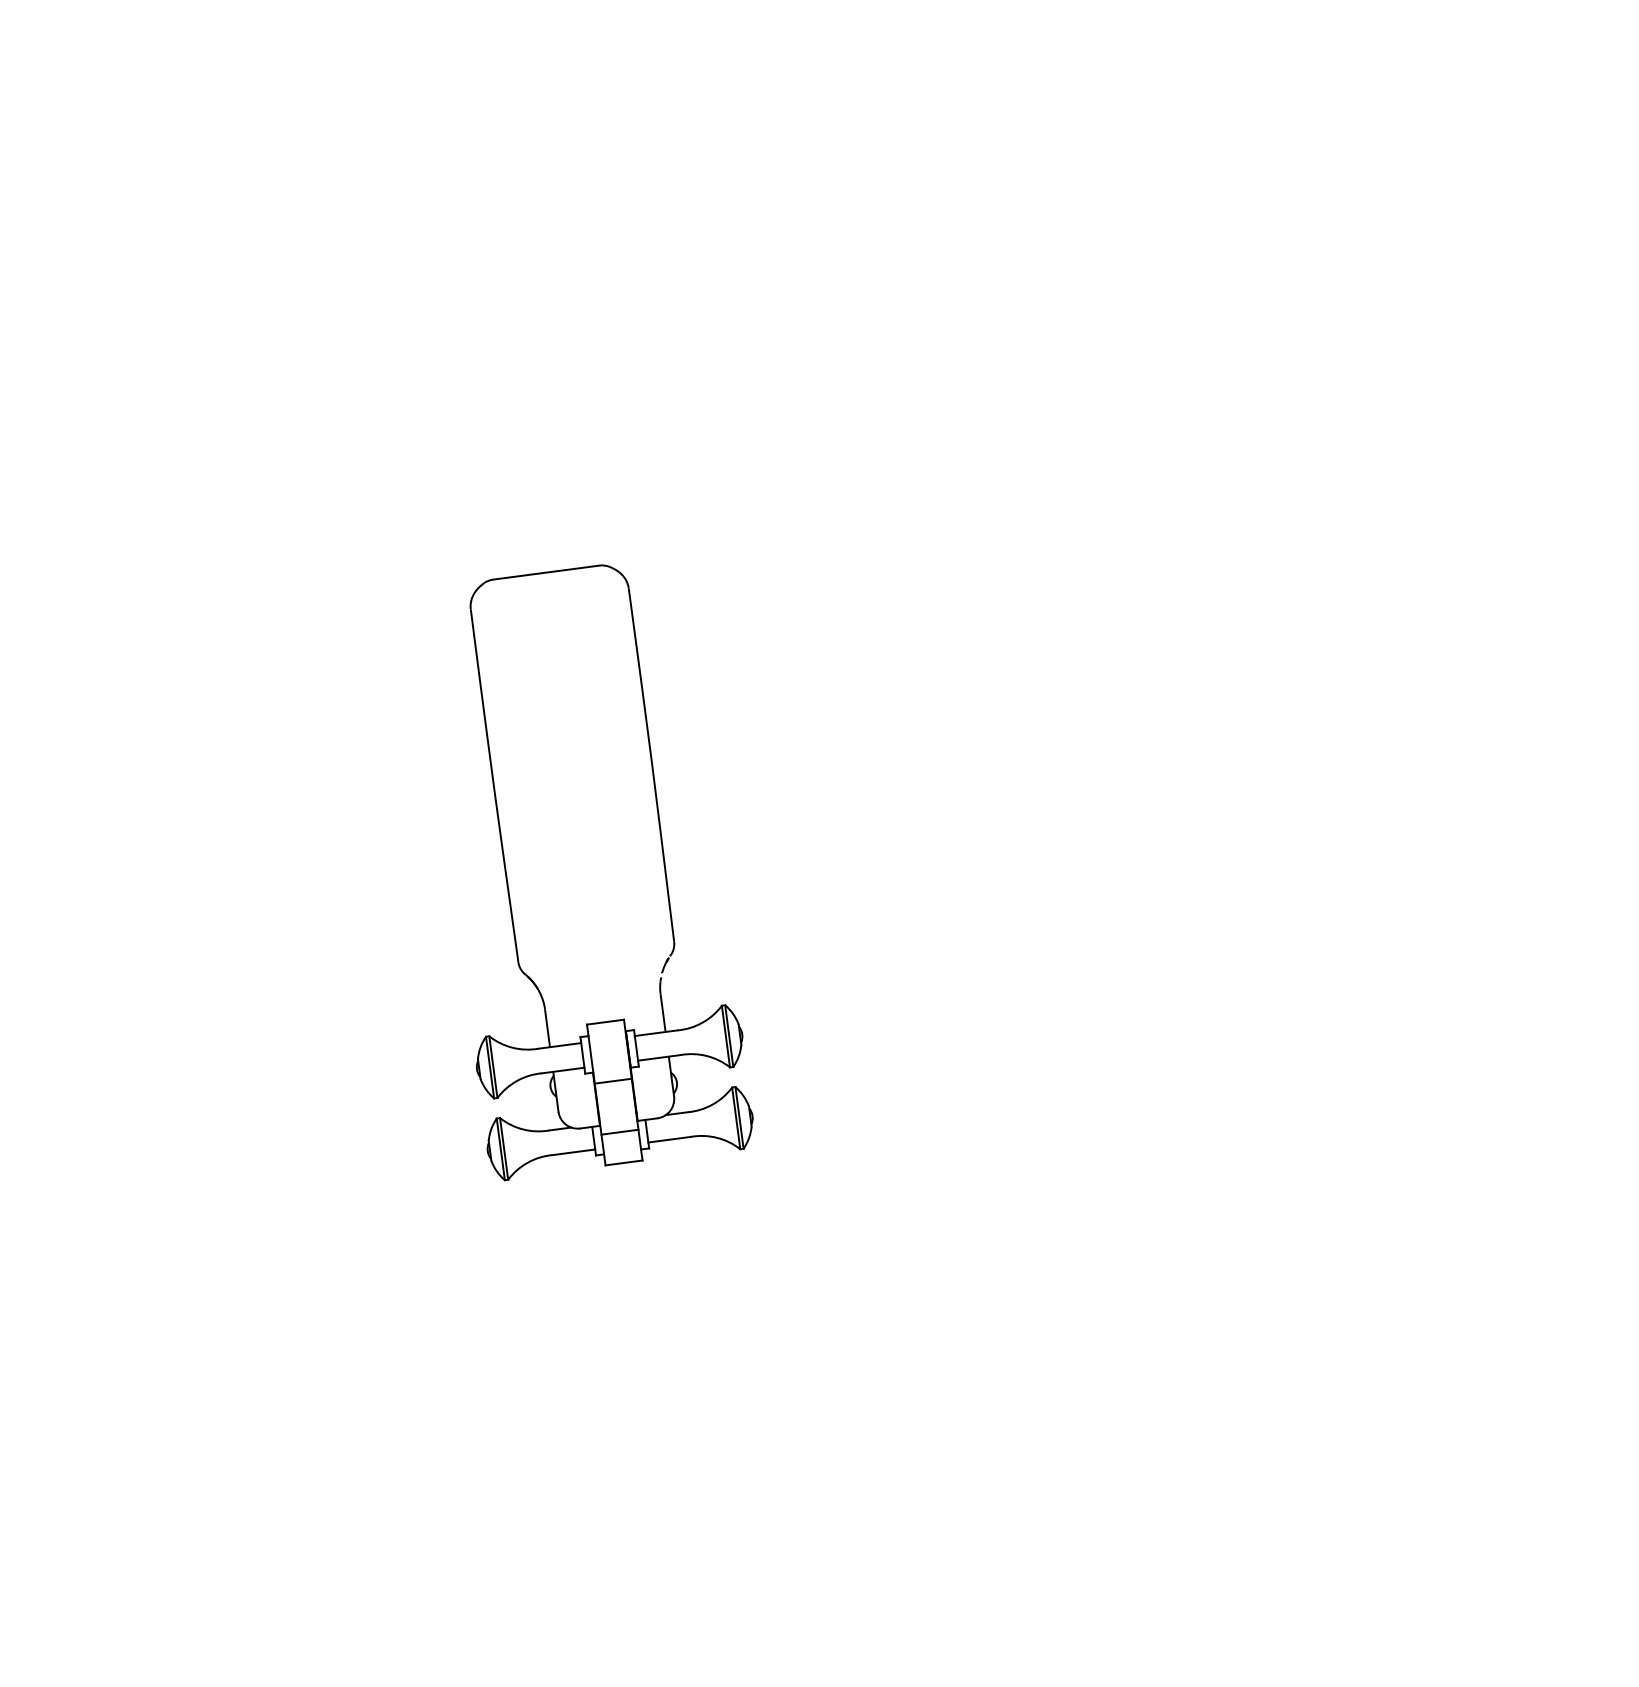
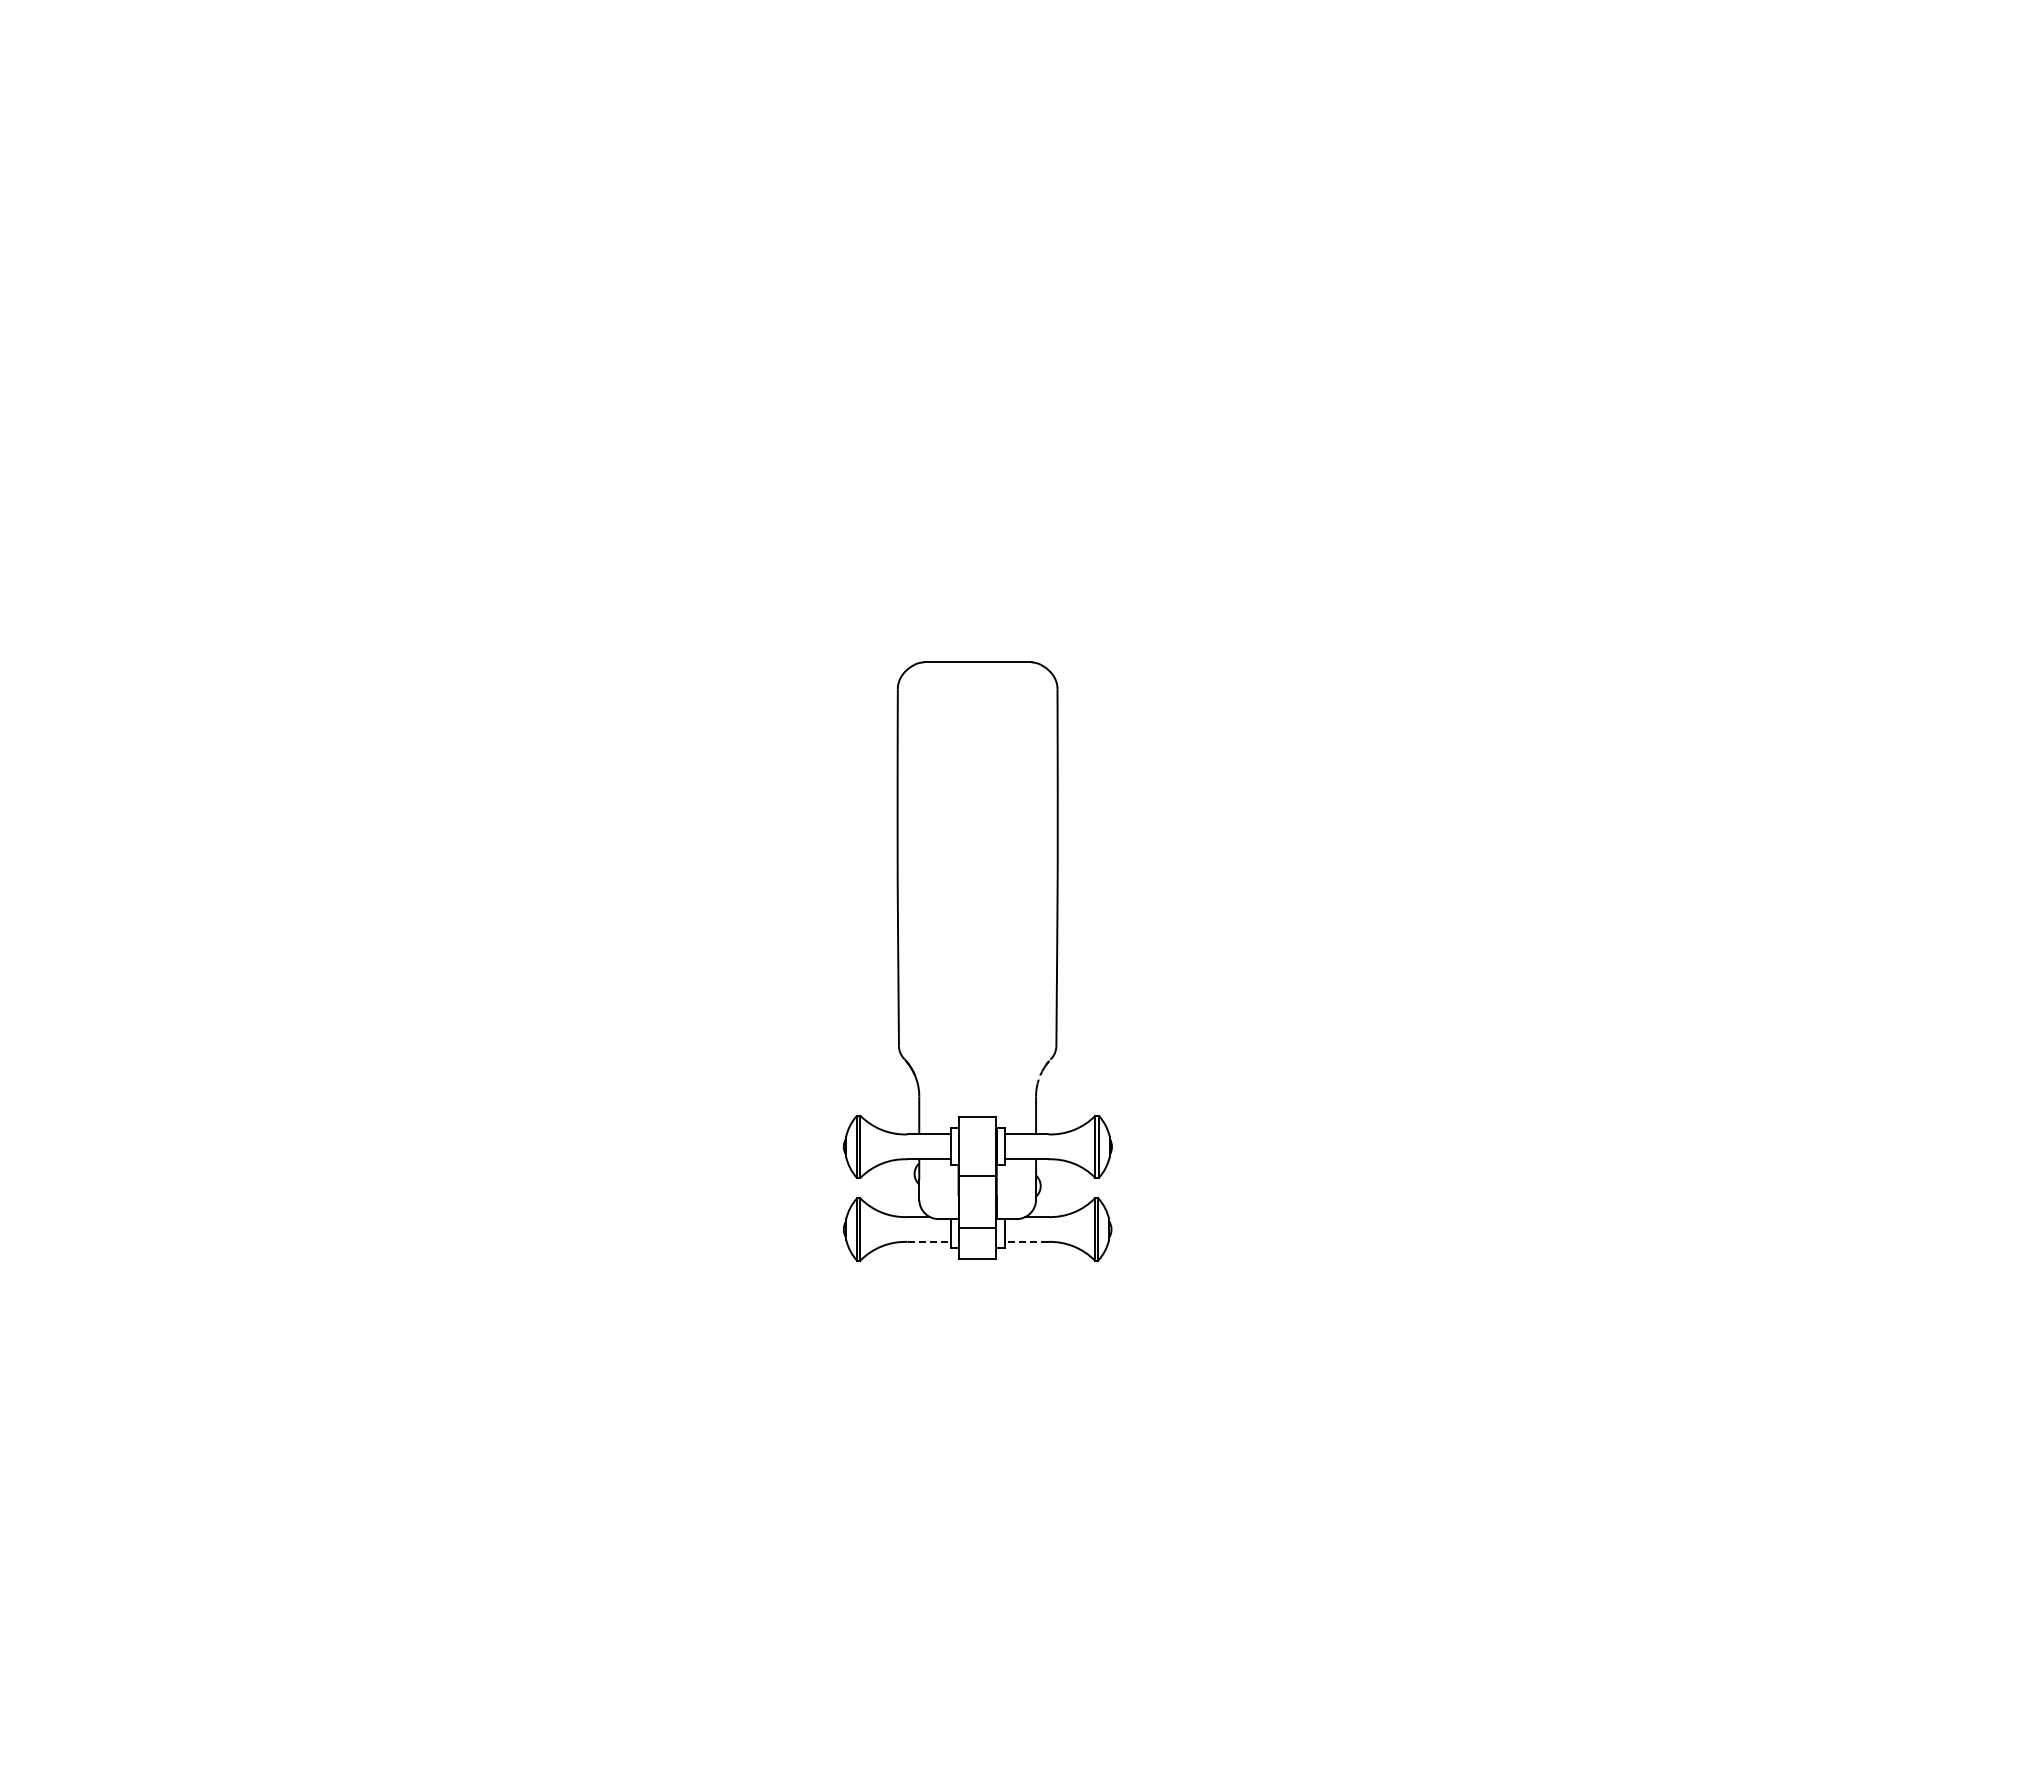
line: (670, 1139) -> (1026, 1241), solid -> dashed
line: (574, 1151) -> (929, 1241), solid -> dashed

